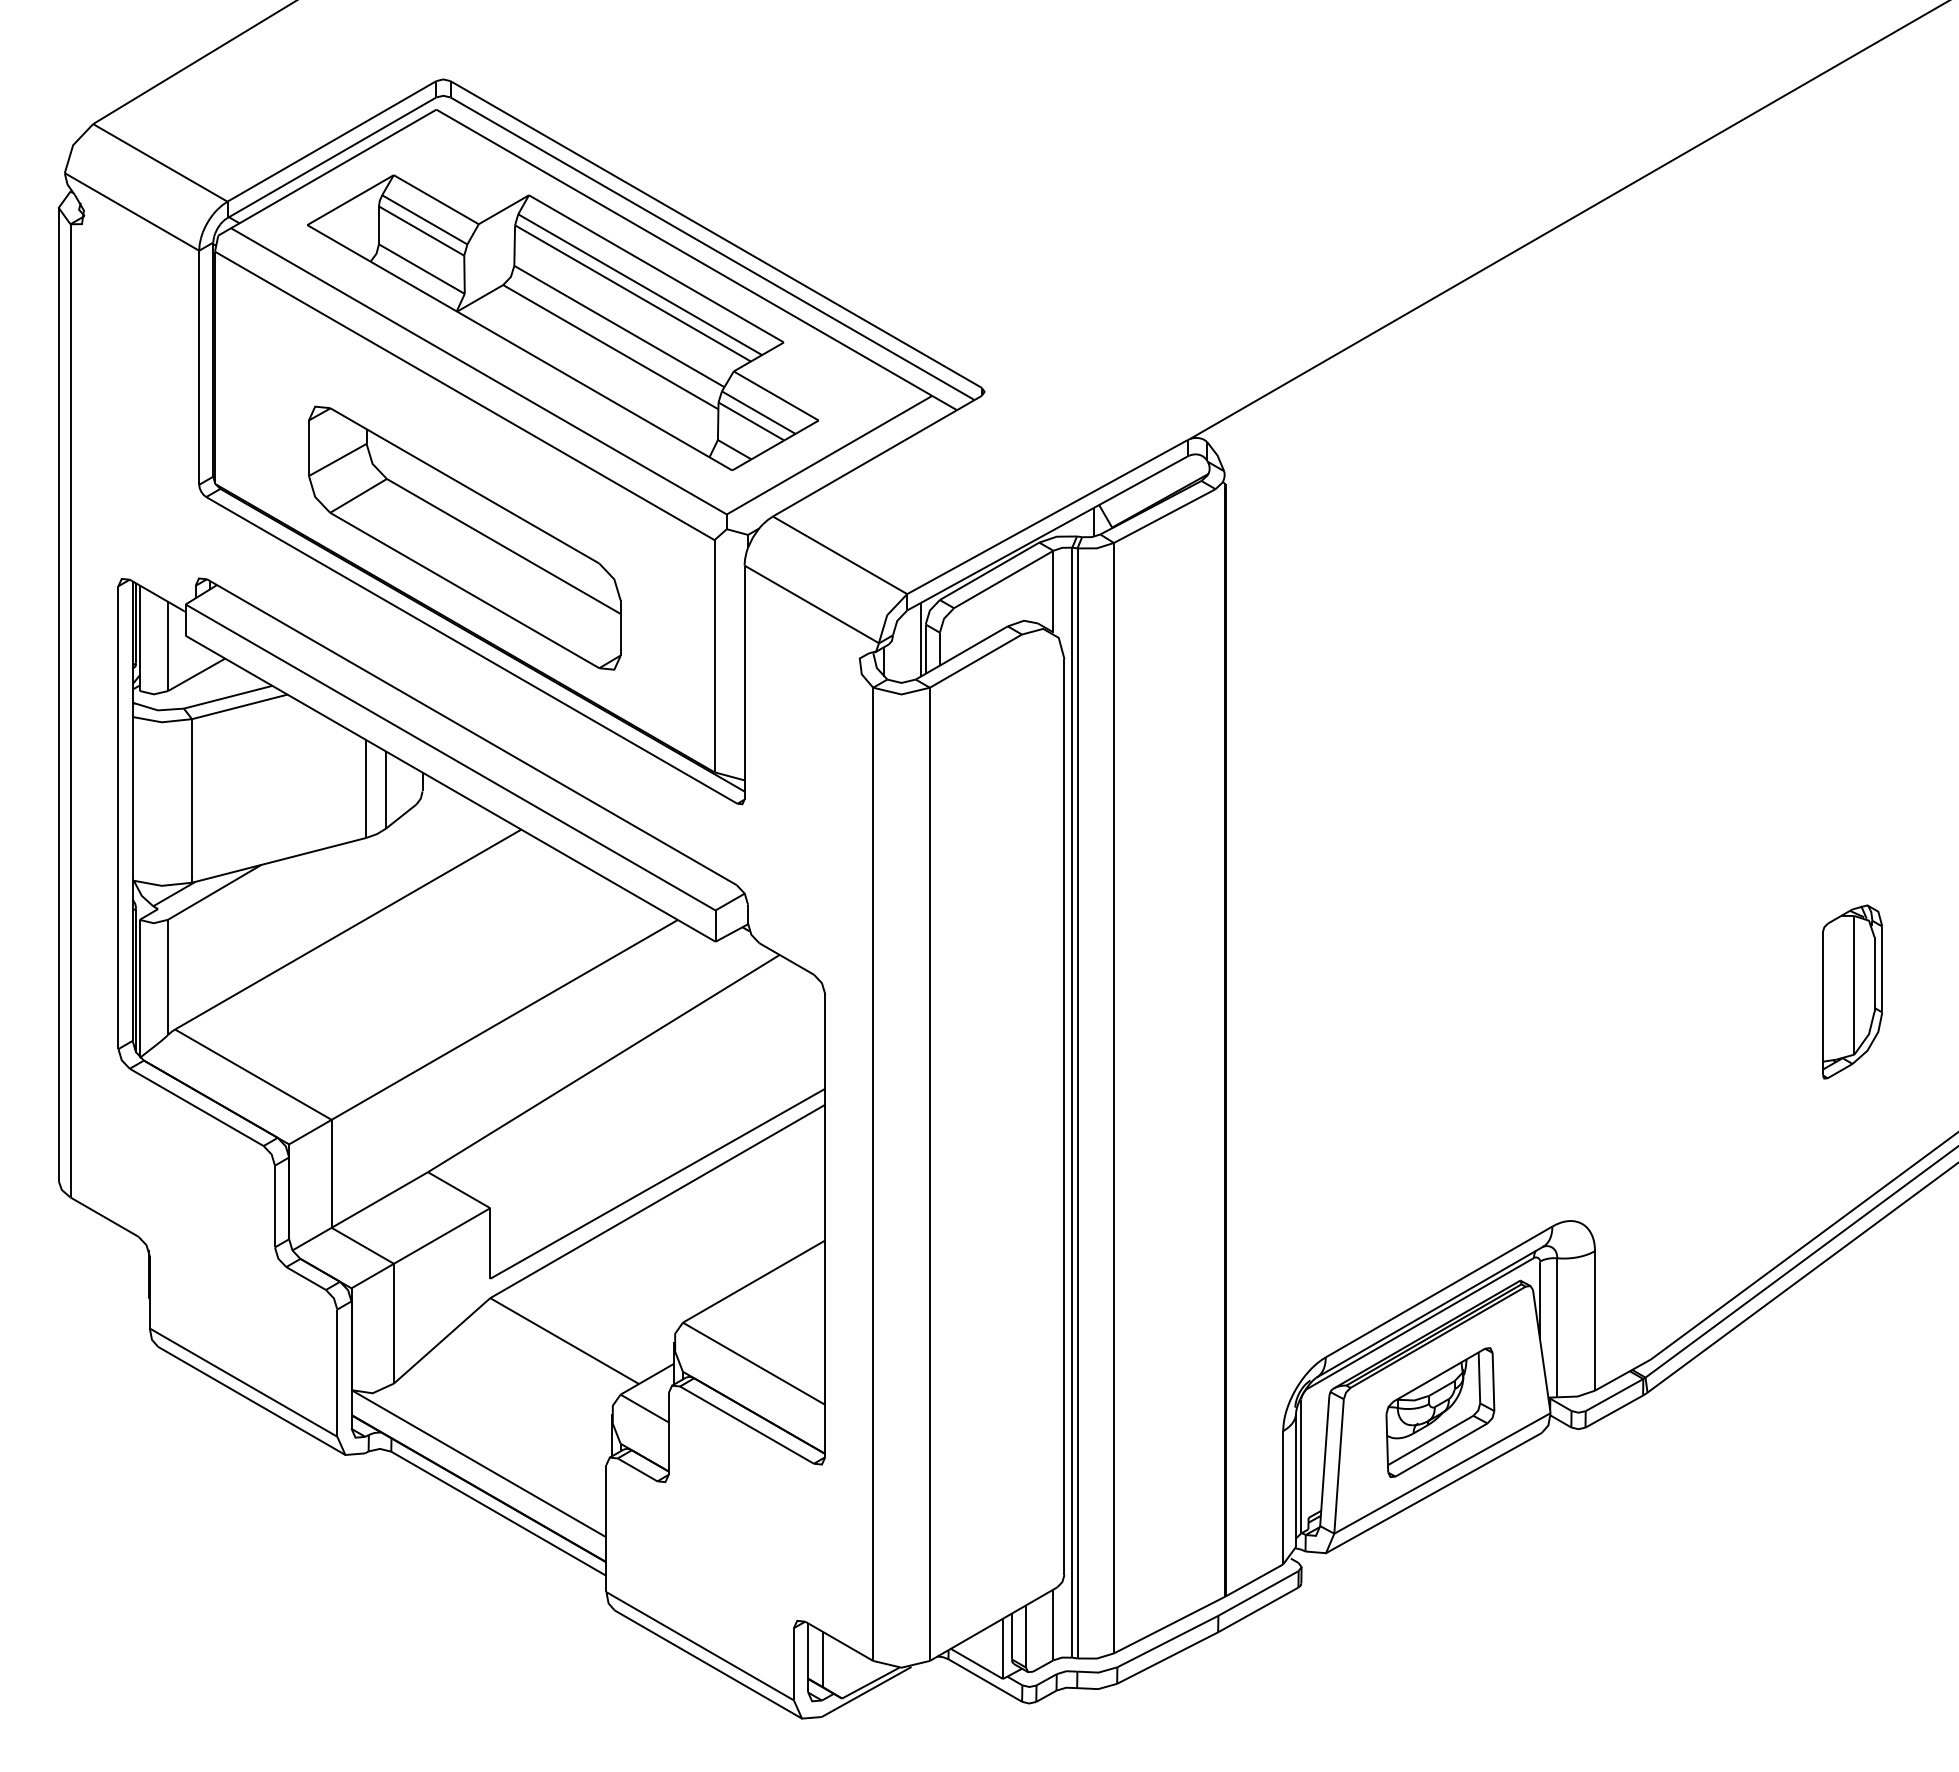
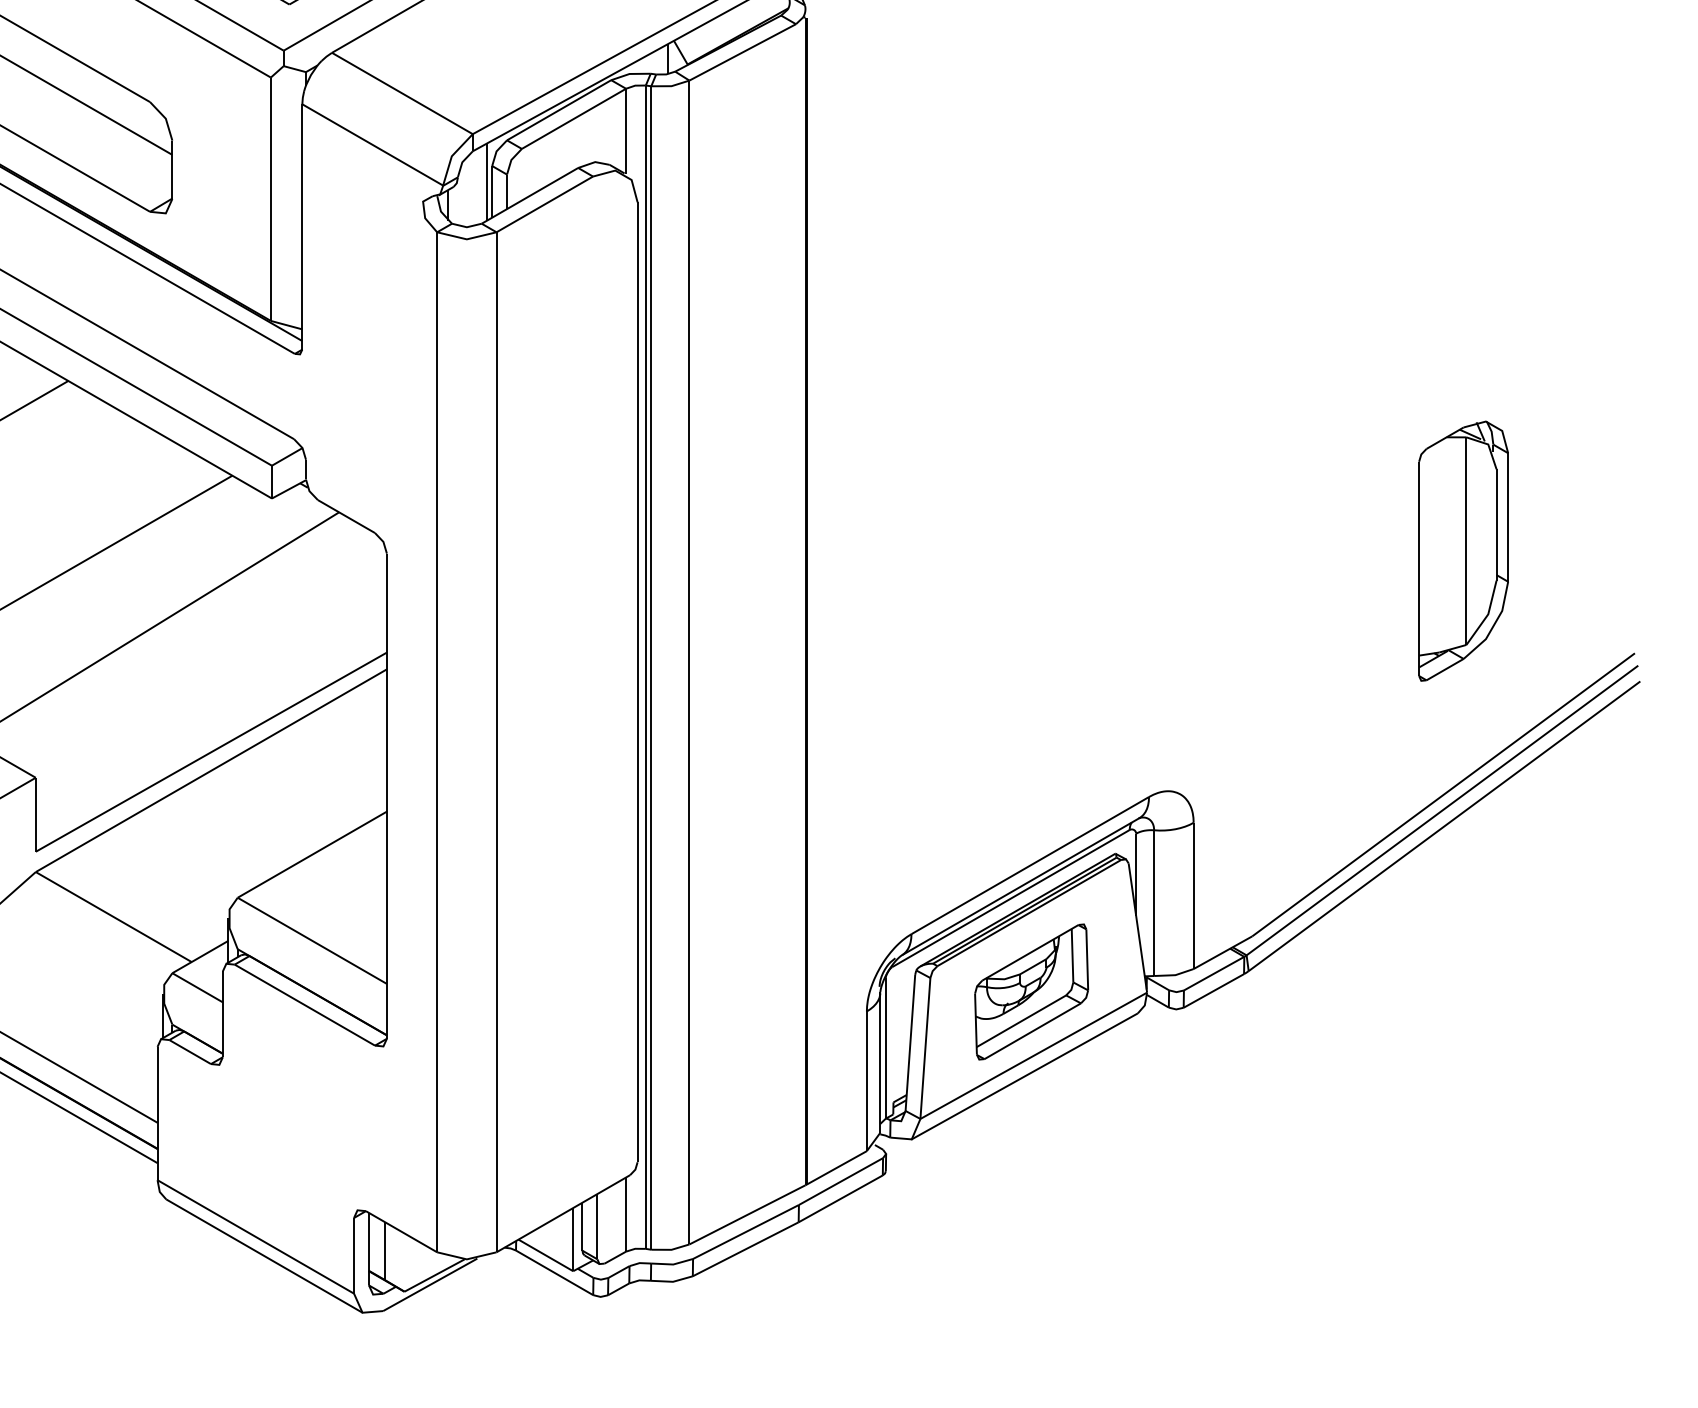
part: (1852, 991) -> (1463, 550), size x1.43

